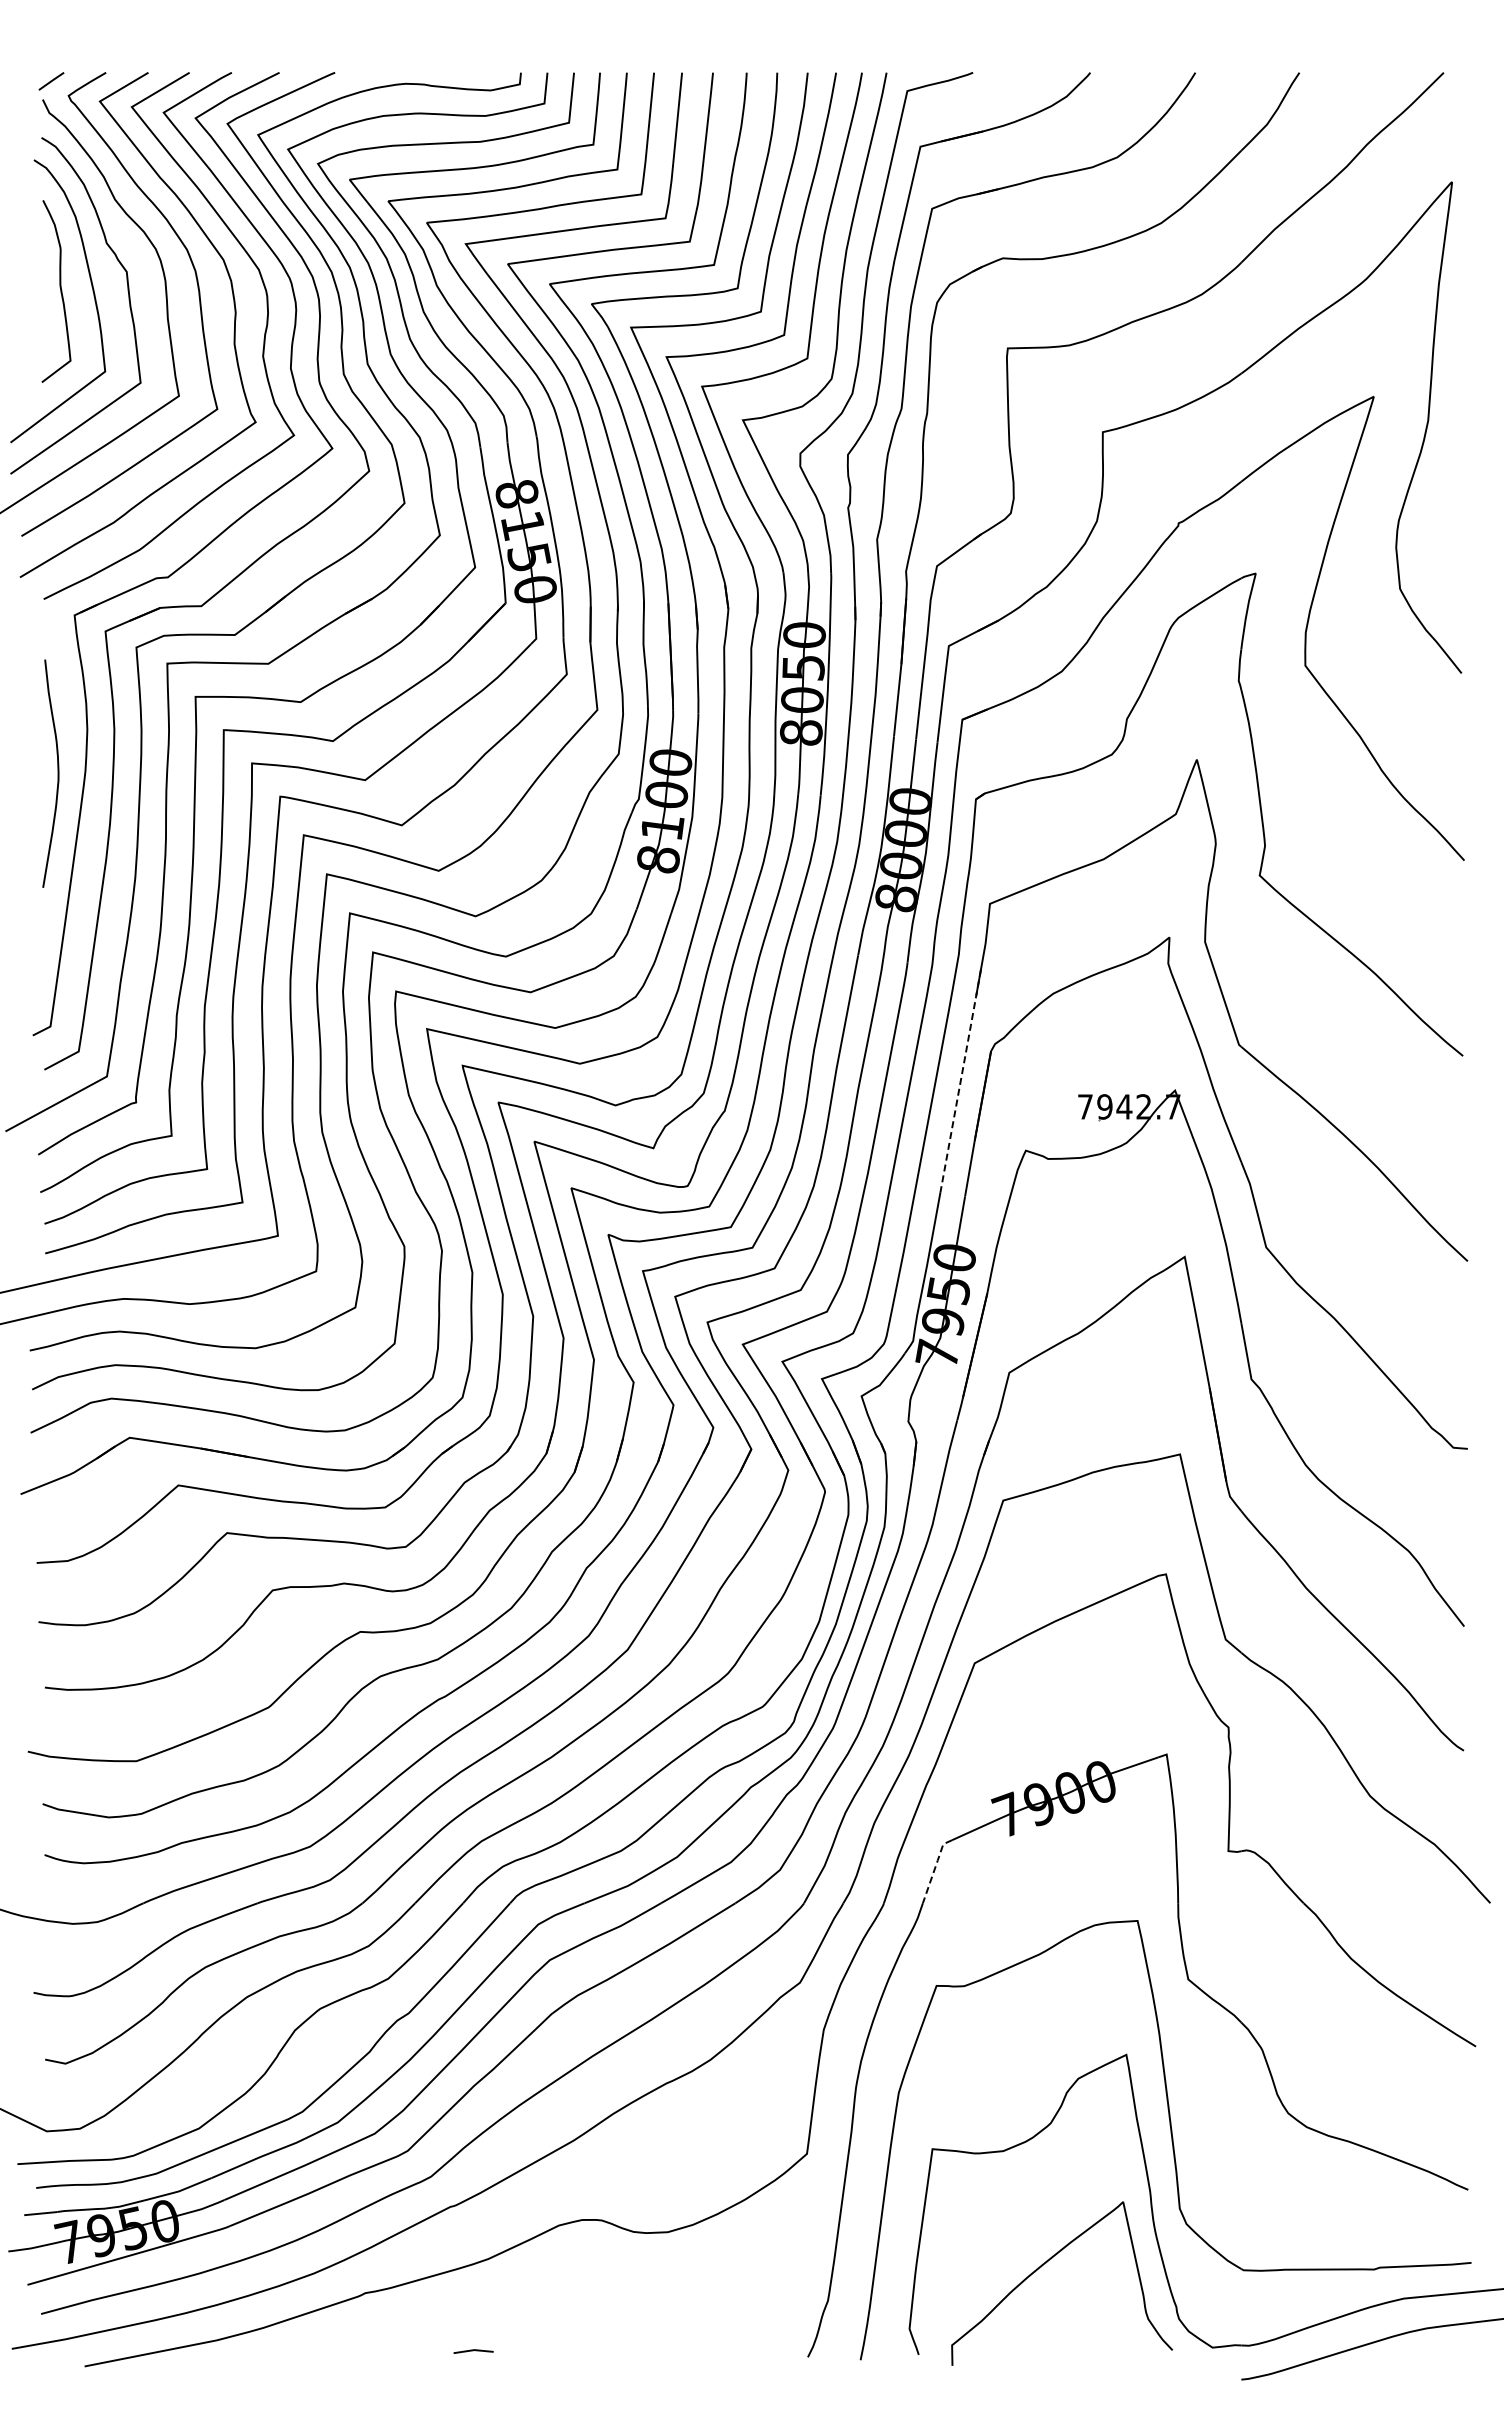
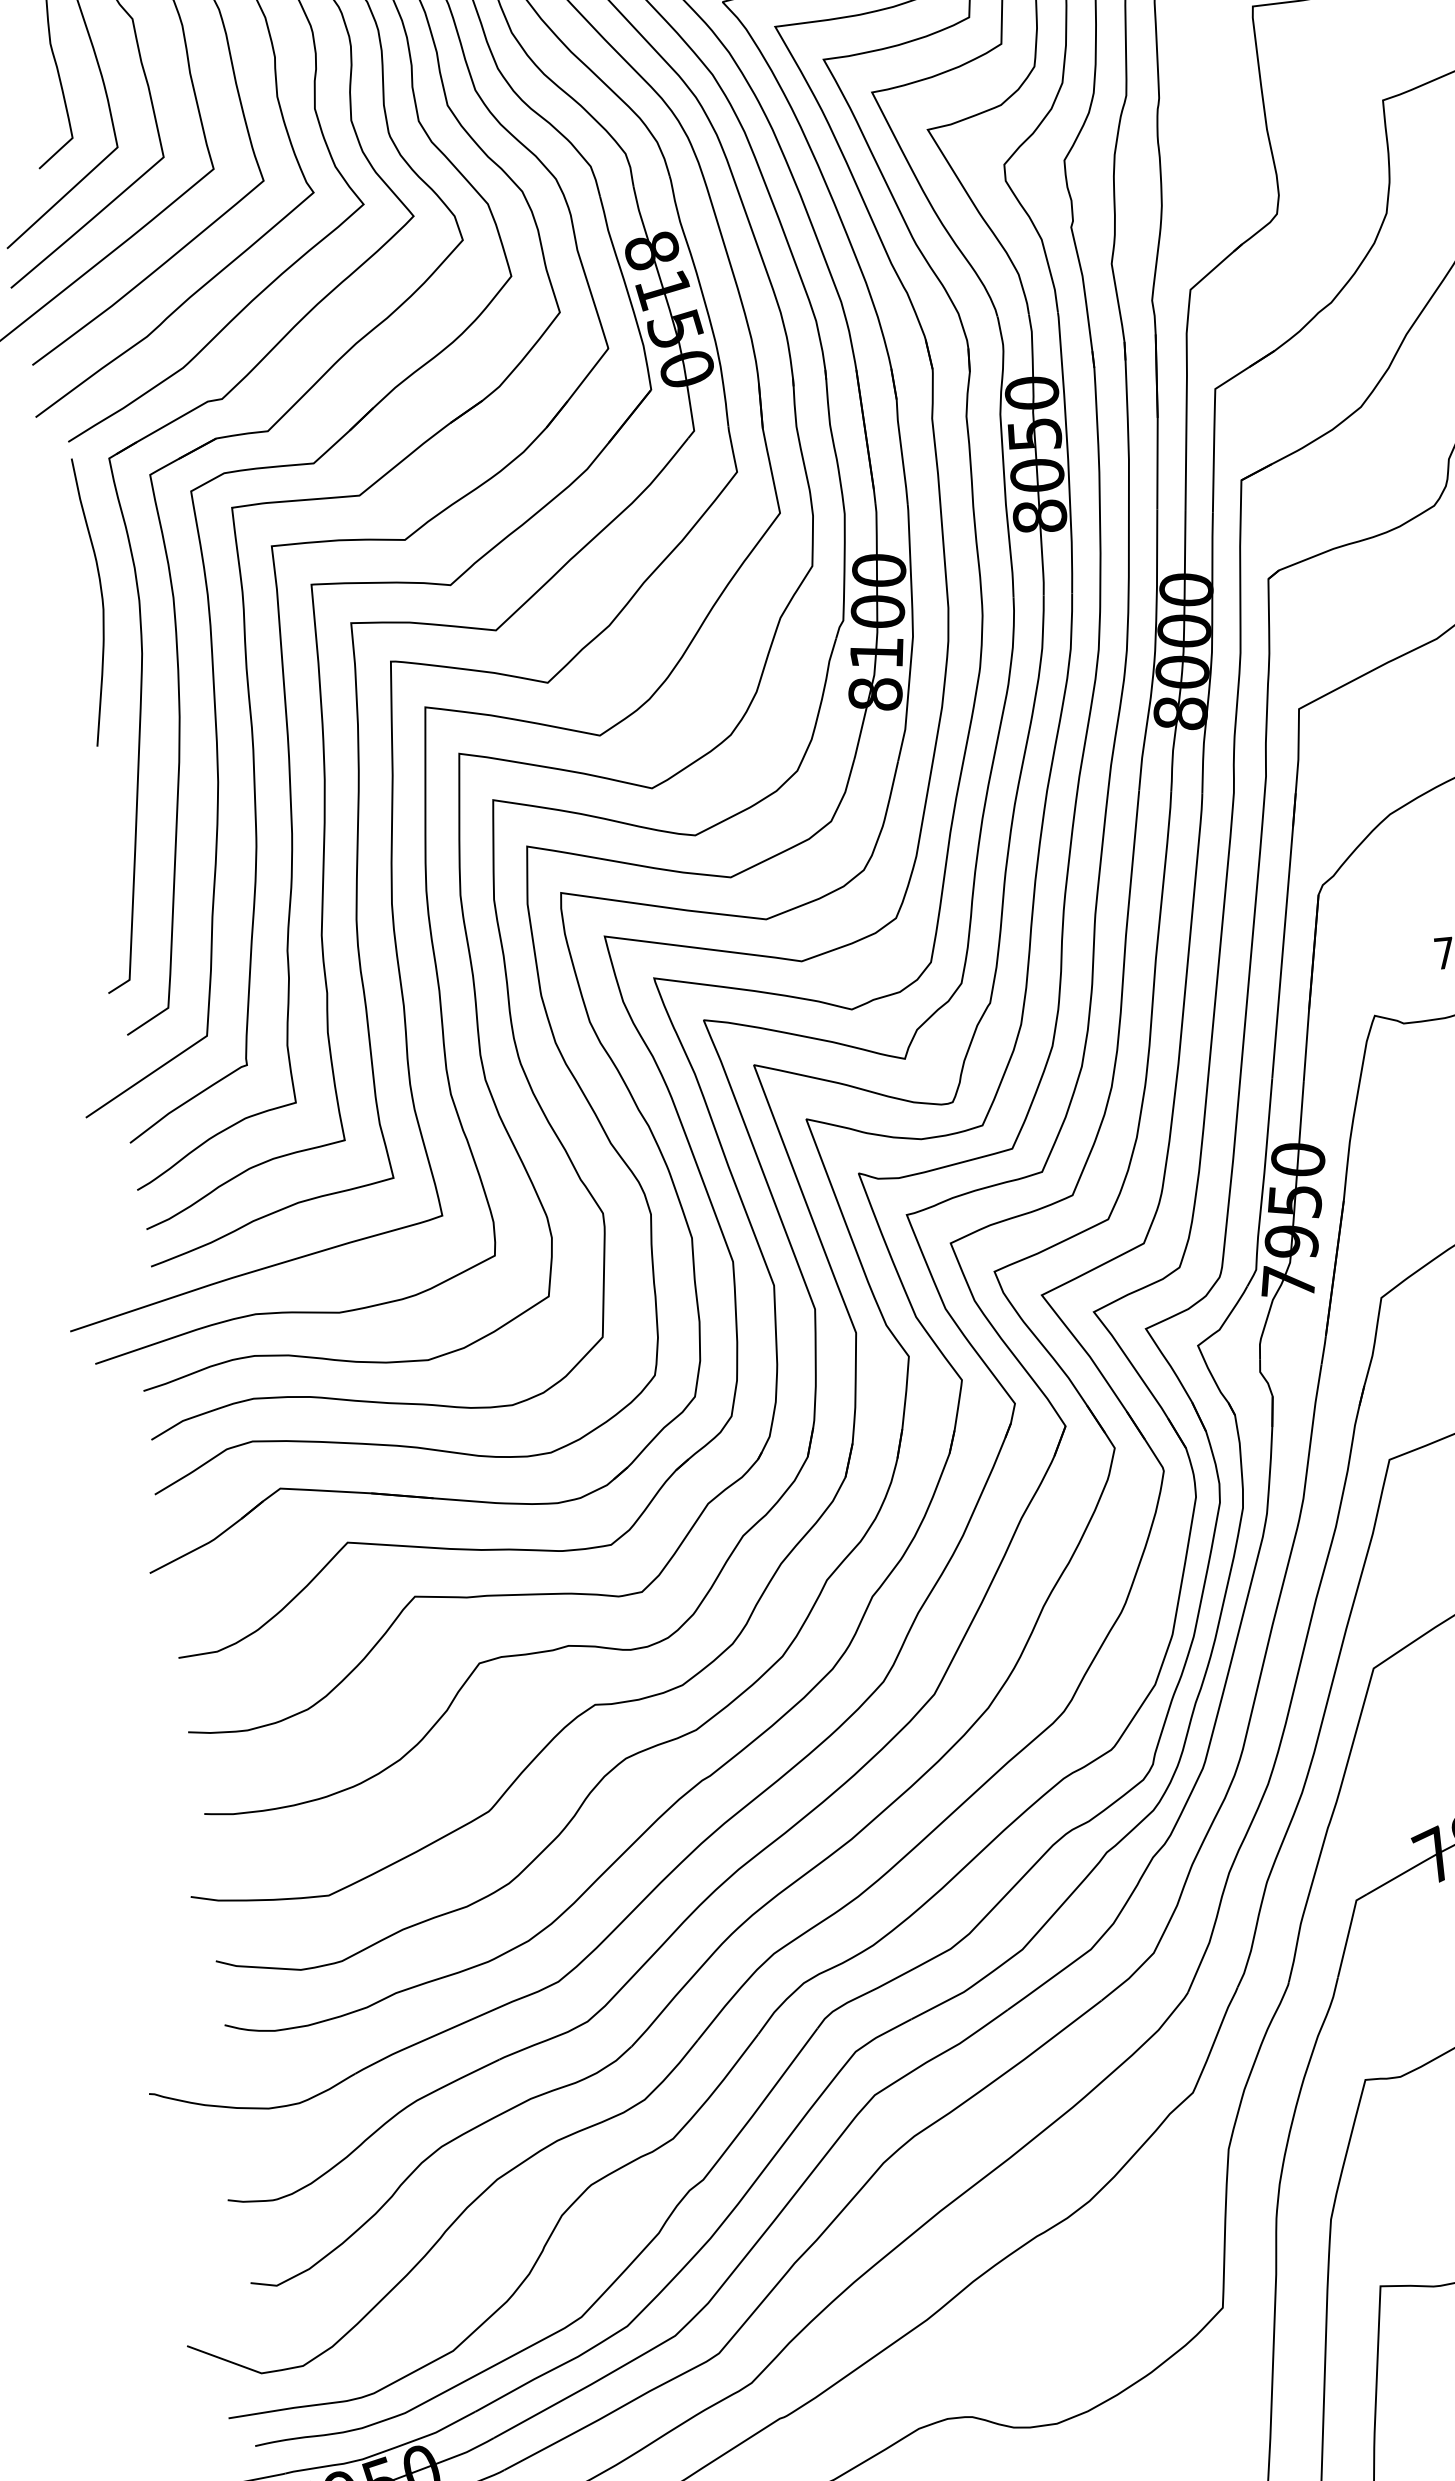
curve: (57, 773) -> (101, 600), moved
line: (960, 1080) -> (1283, 935), dashed -> solid
line: (935, 1867) -> (1349, 1930), dashed -> solid

